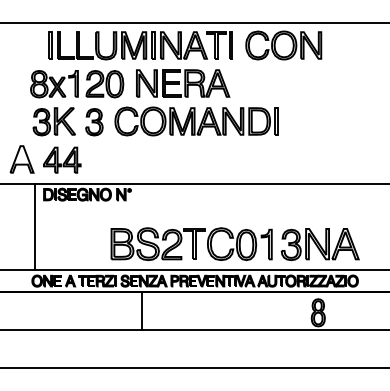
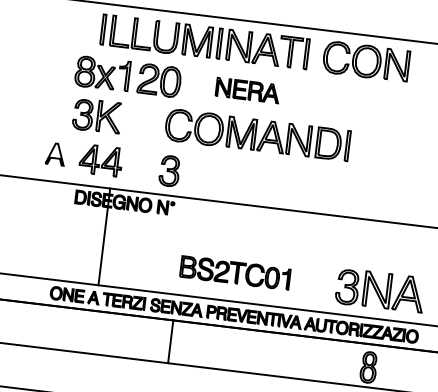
part: (183, 83) -> (248, 90), size x0.6
part: (94, 122) -> (169, 171), moved
part: (21, 159) -> (55, 154), size x0.7
line: (35, 226) -> (104, 236), moved
part: (191, 244) -> (235, 273), size x0.6

